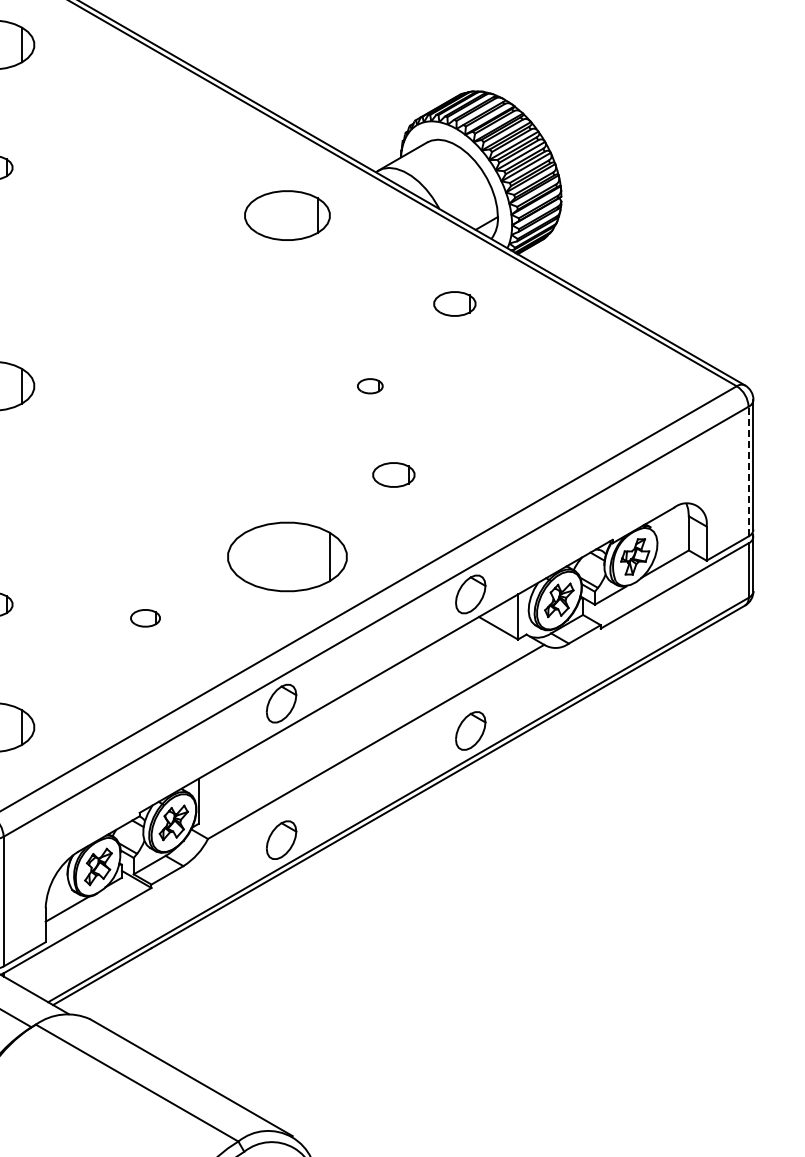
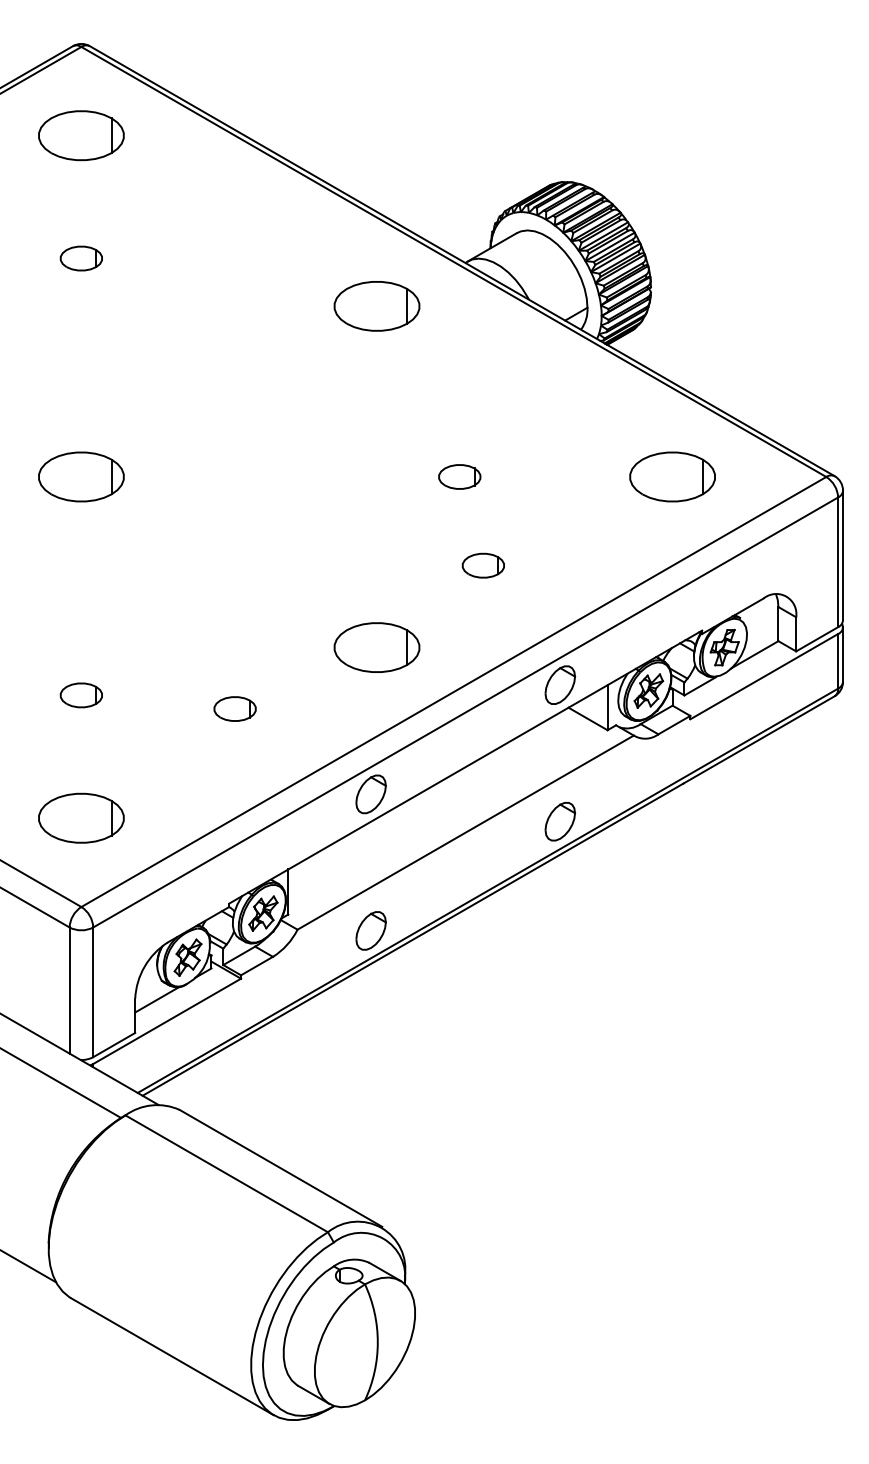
part: (453, 303) -> (543, 394), removed
part: (369, 385) -> (459, 476), size x1.67
part: (582, 385) -> (672, 476), added
line: (748, 471) -> (838, 562), dashed -> solid
part: (286, 556) -> (376, 647), size x0.71
part: (144, 617) -> (234, 708), size x1.43

